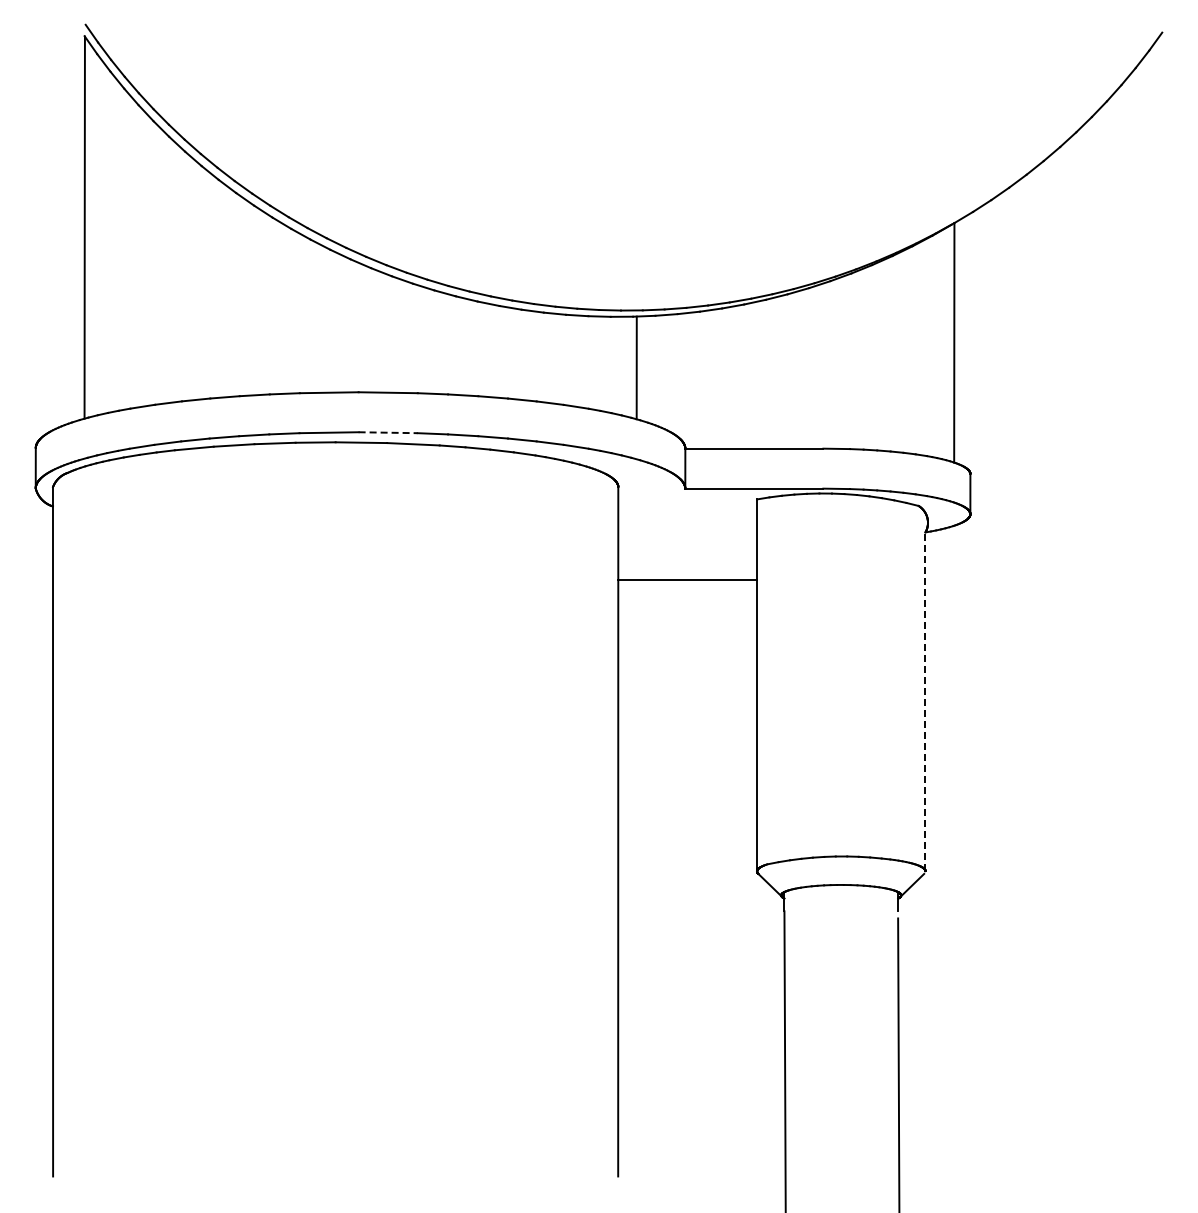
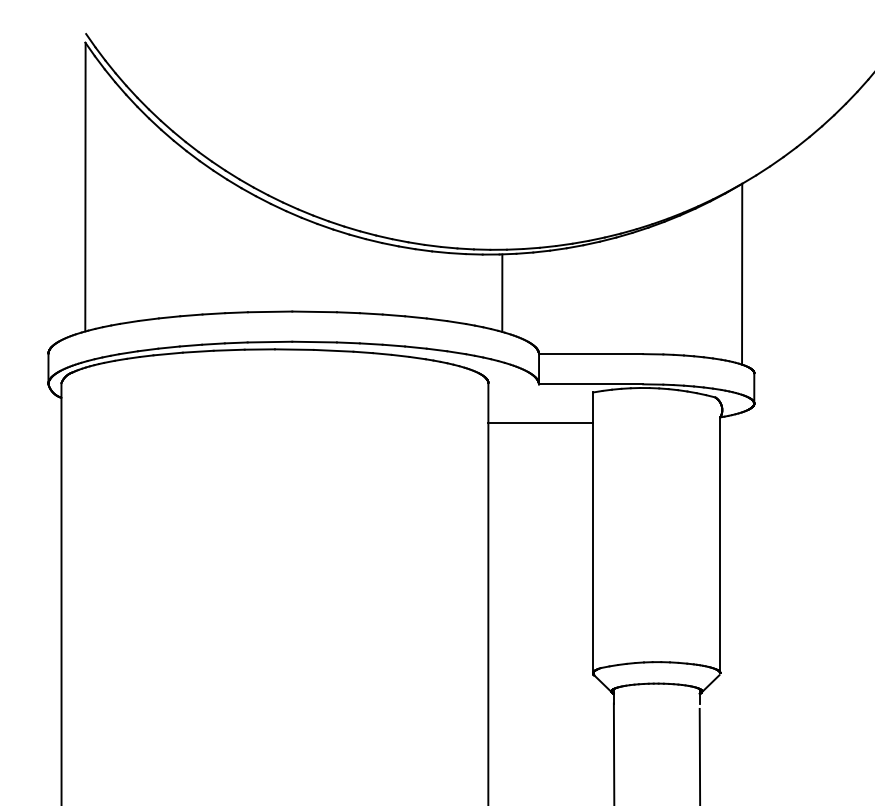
line: (388, 432) -> (314, 341), dashed -> solid
line: (687, 580) -> (540, 422), moved
line: (925, 701) -> (720, 545), dashed -> solid

